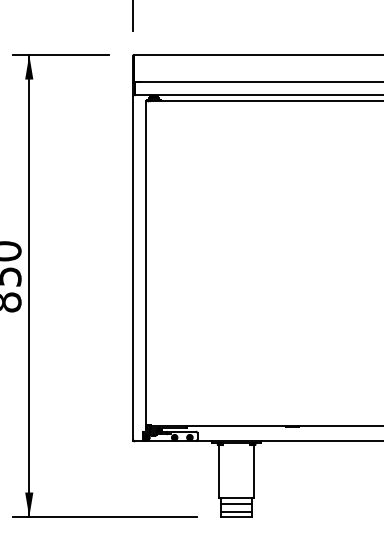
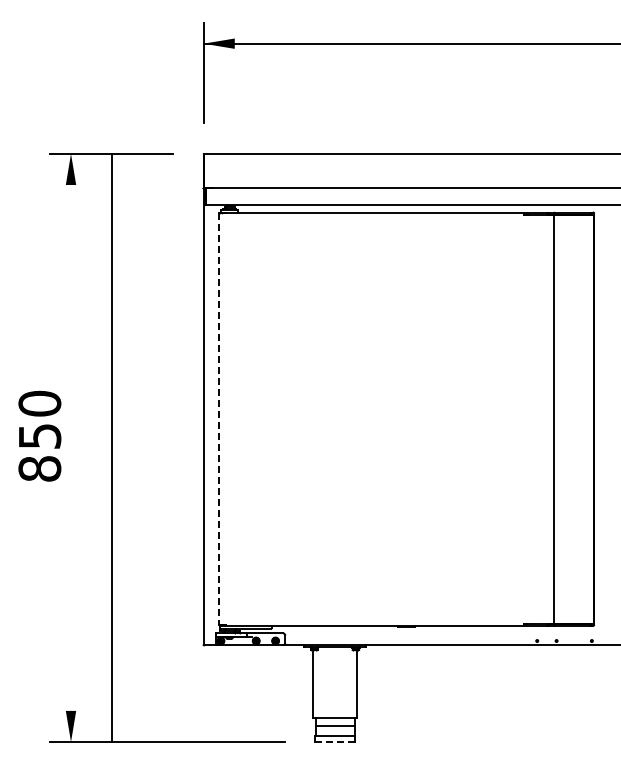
line: (145, 263) -> (219, 419), solid -> dashed
line: (29, 285) -> (112, 447), moved
line: (236, 517) -> (334, 742), solid -> dashed

